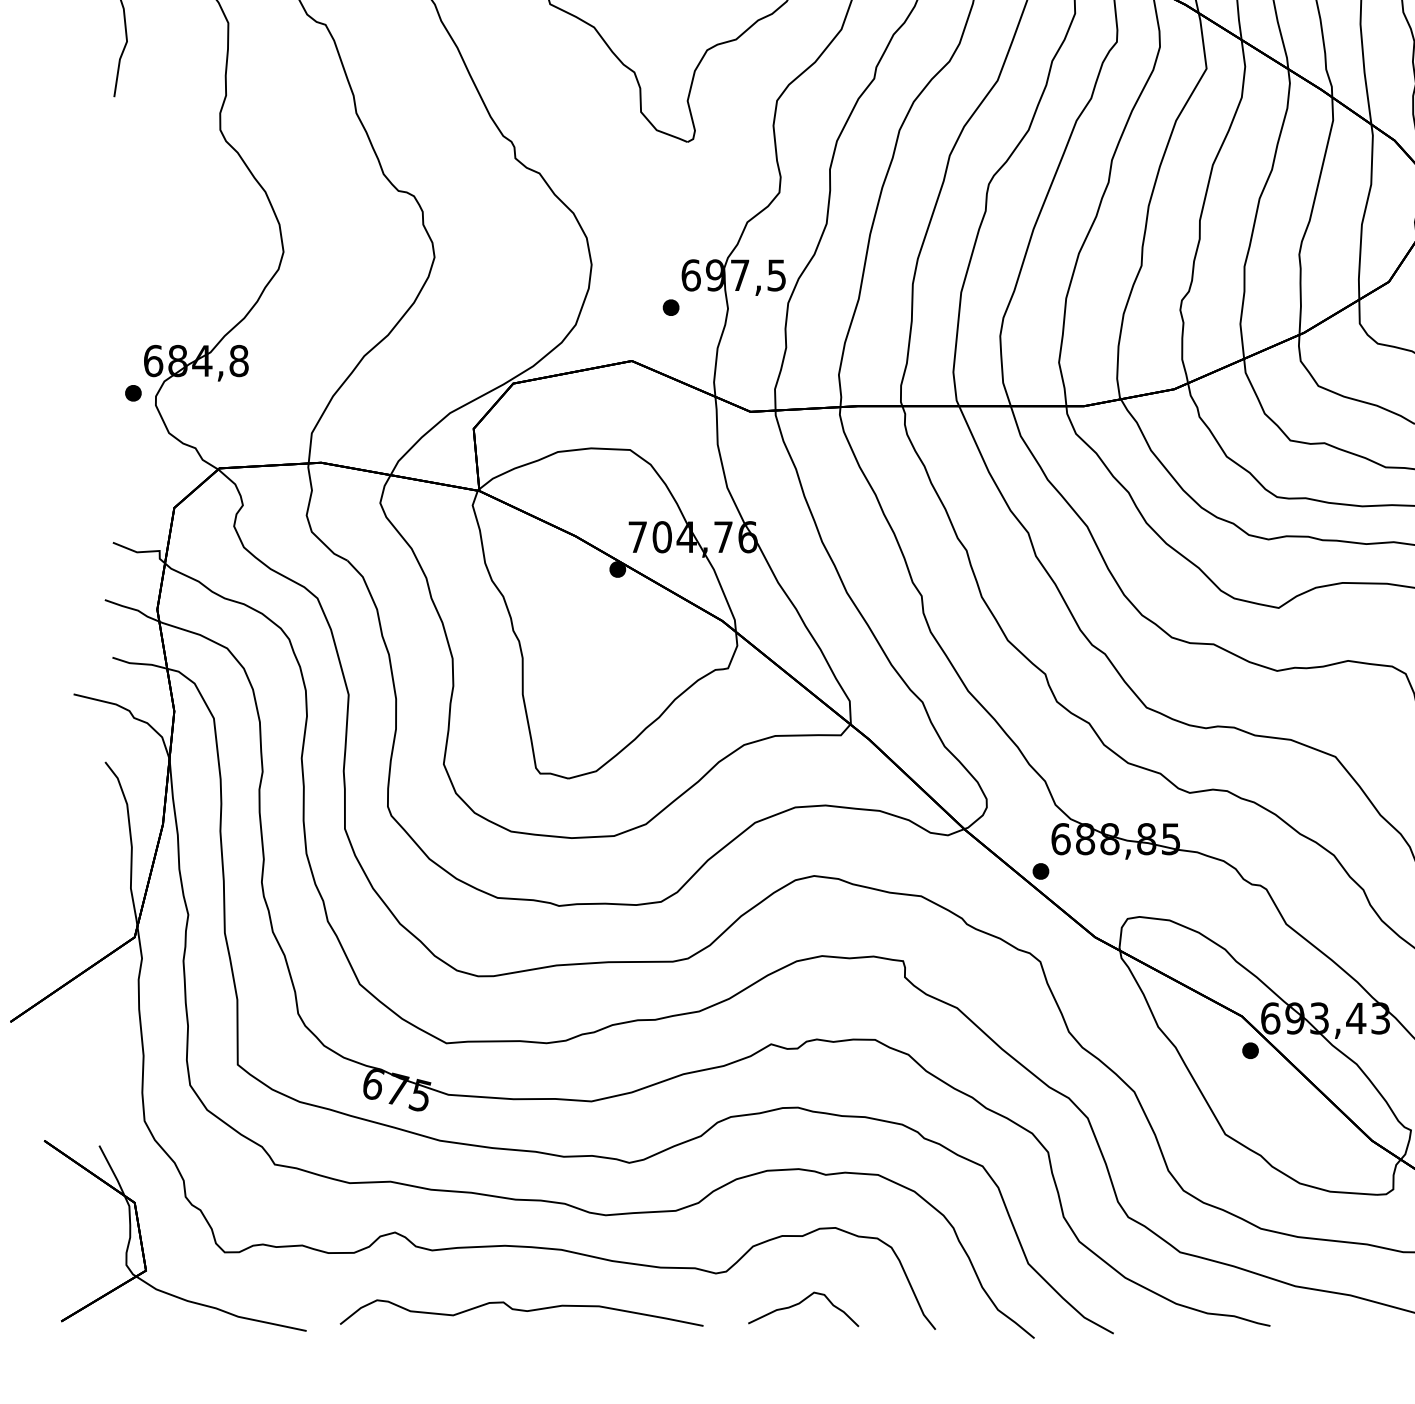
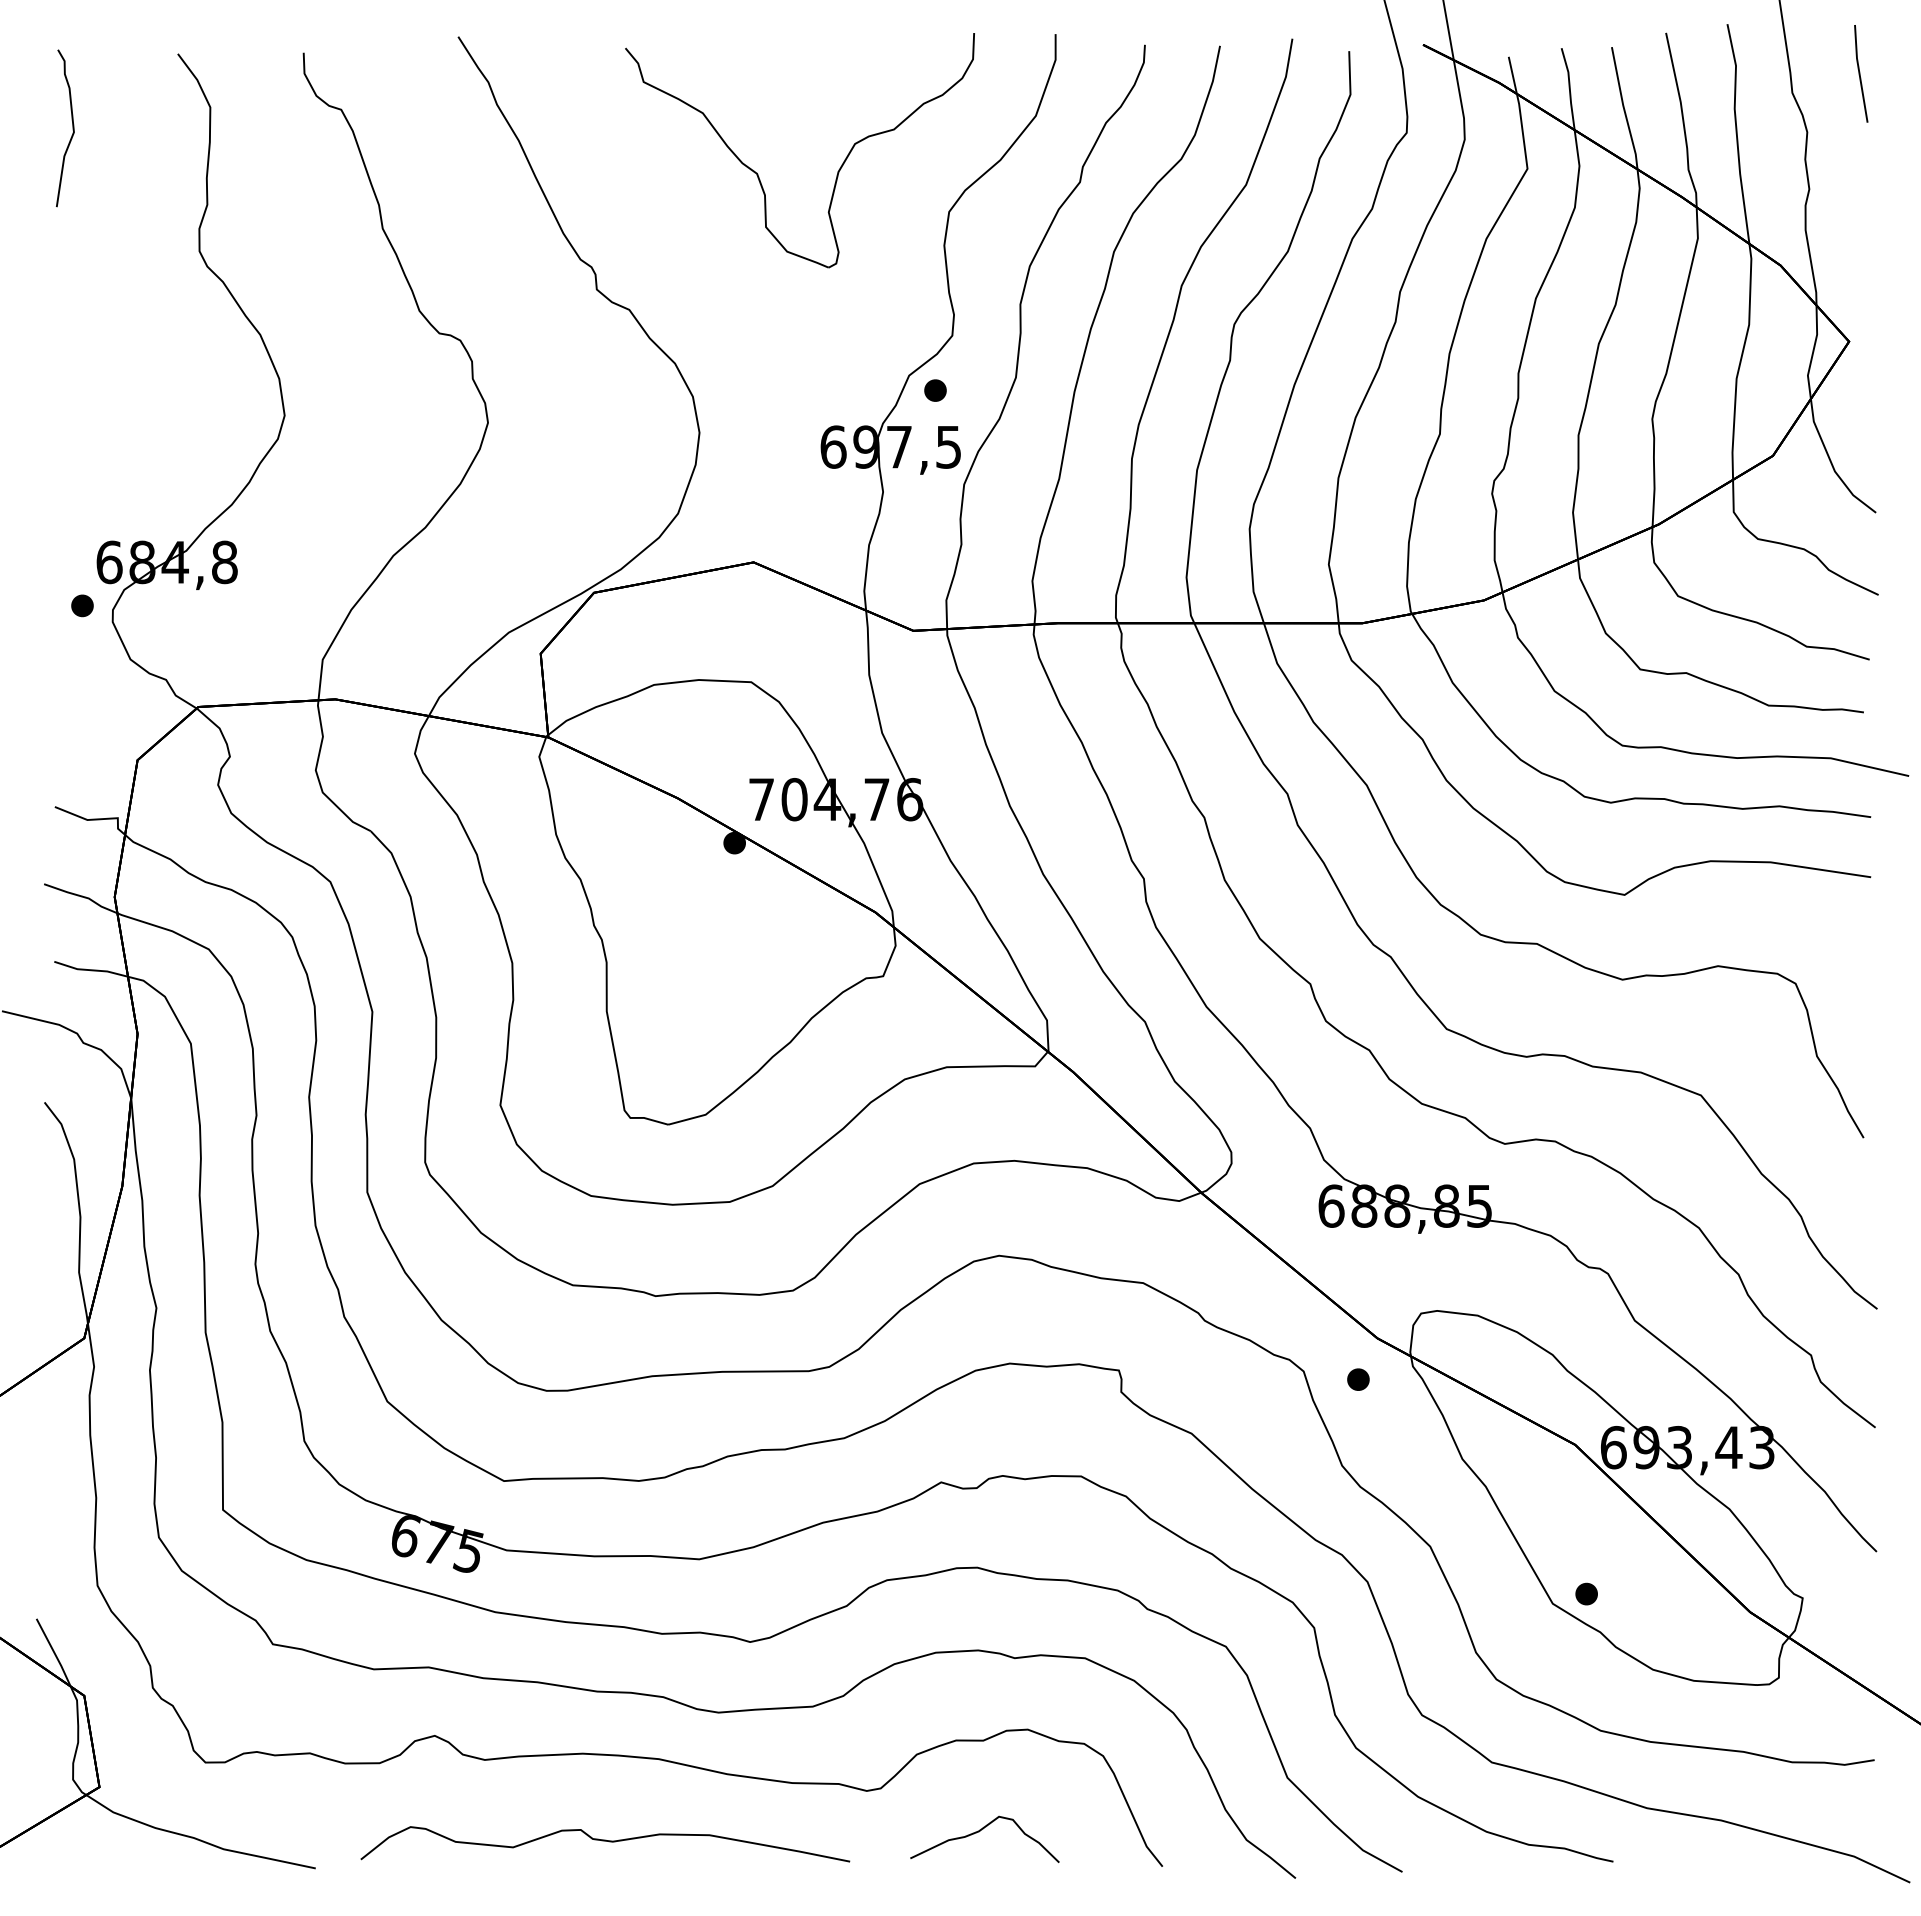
part: (671, 307) -> (935, 390), moved
part: (1040, 871) -> (1358, 1379), moved
part: (1250, 1050) -> (1586, 1593), moved

